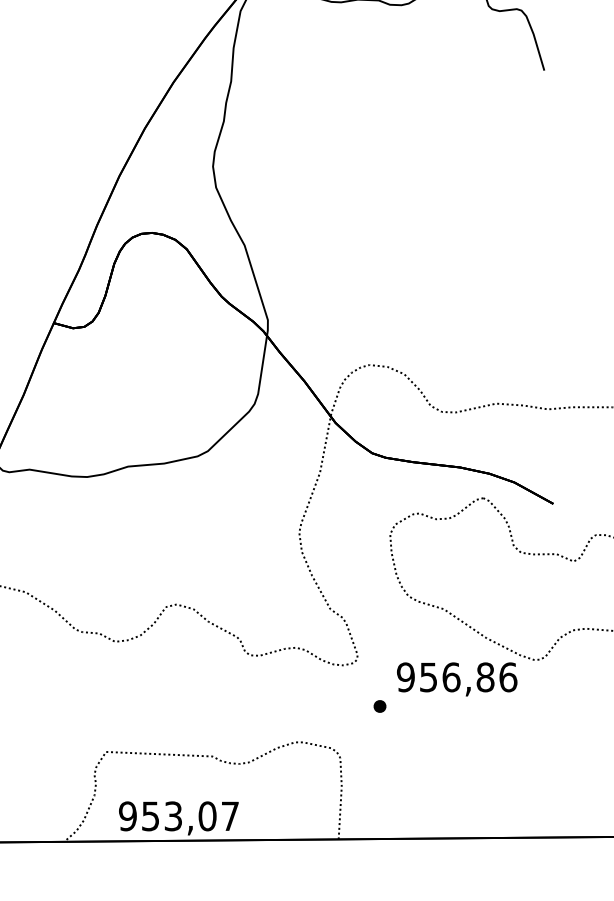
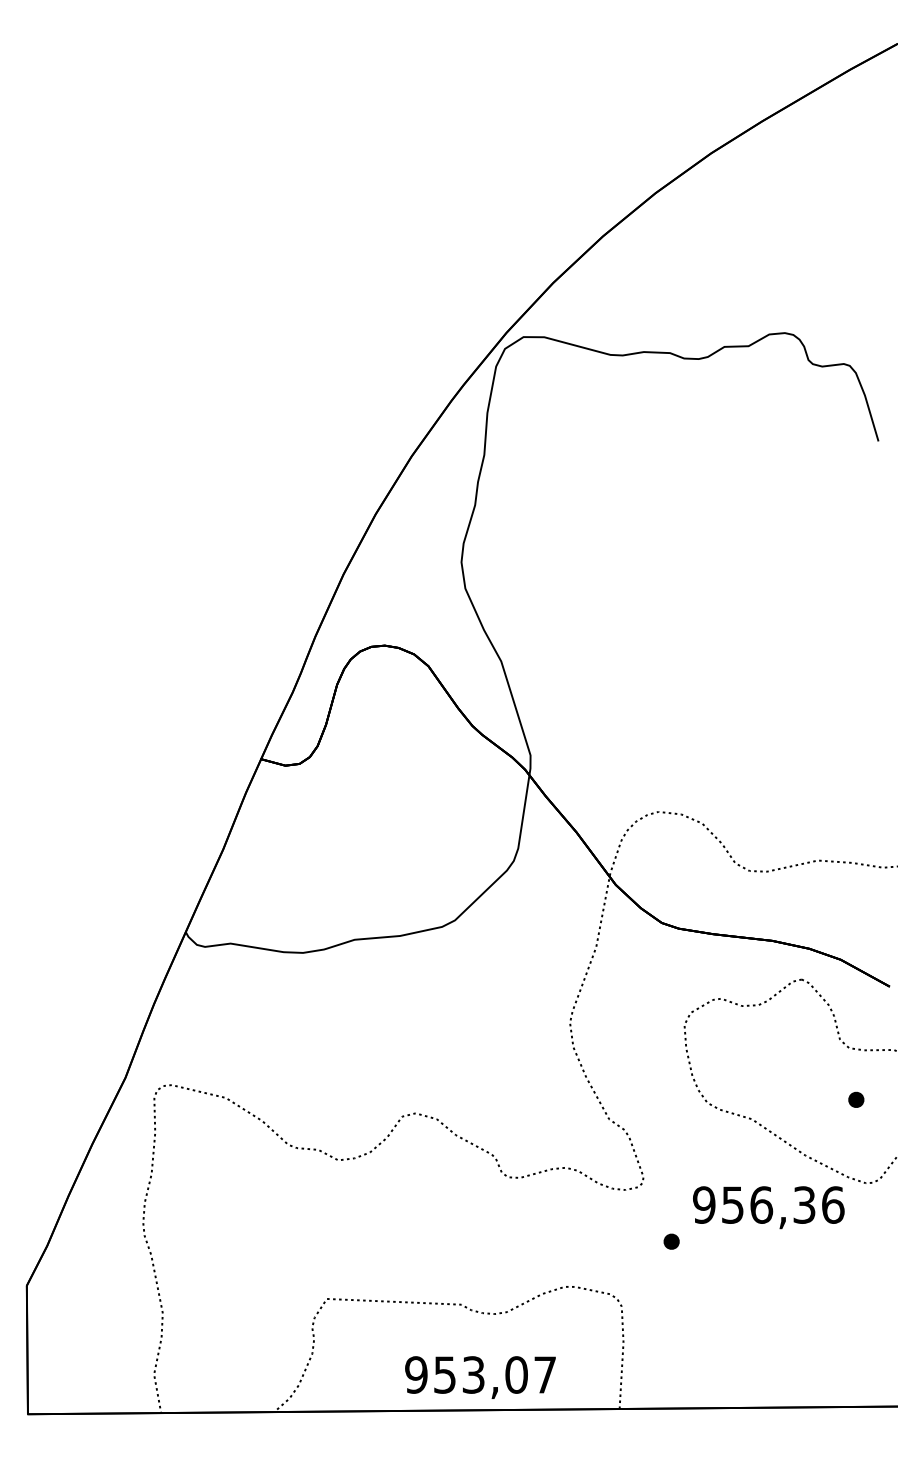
part: (526, 593) -> (856, 1099), added
text: (485, 676) -> (804, 1204), 956,86 -> 956,36
text: (178, 818) -> (480, 1377), moved

